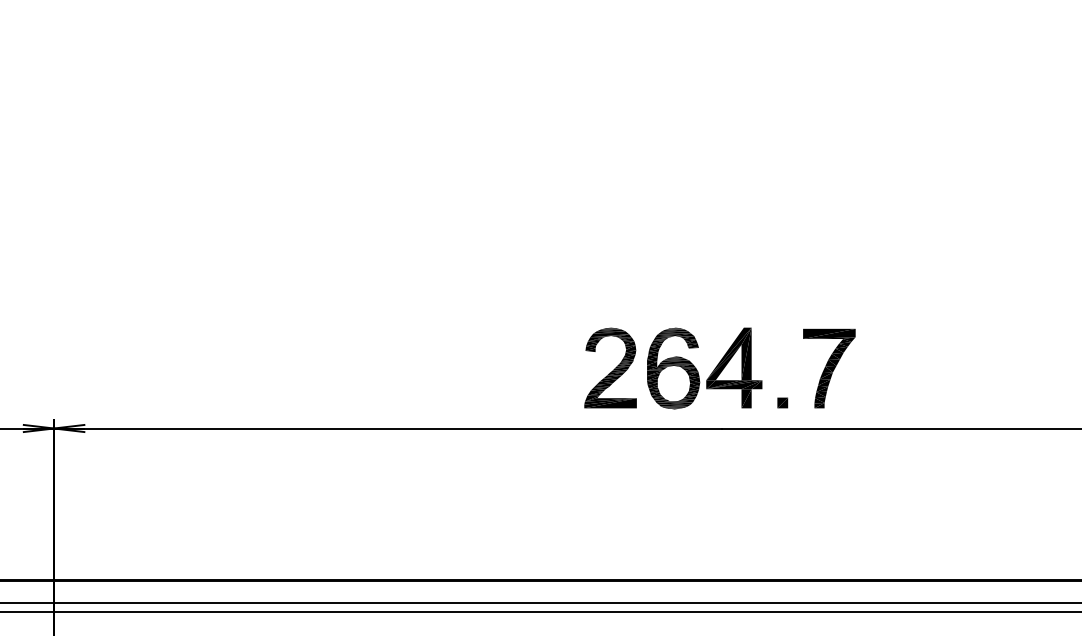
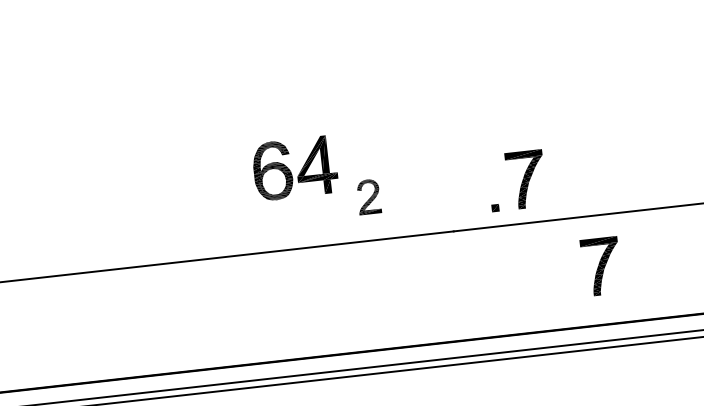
part: (610, 367) -> (368, 196), size x0.6
part: (698, 371) -> (291, 171), moved
part: (919, 499) -> (601, 266), added

